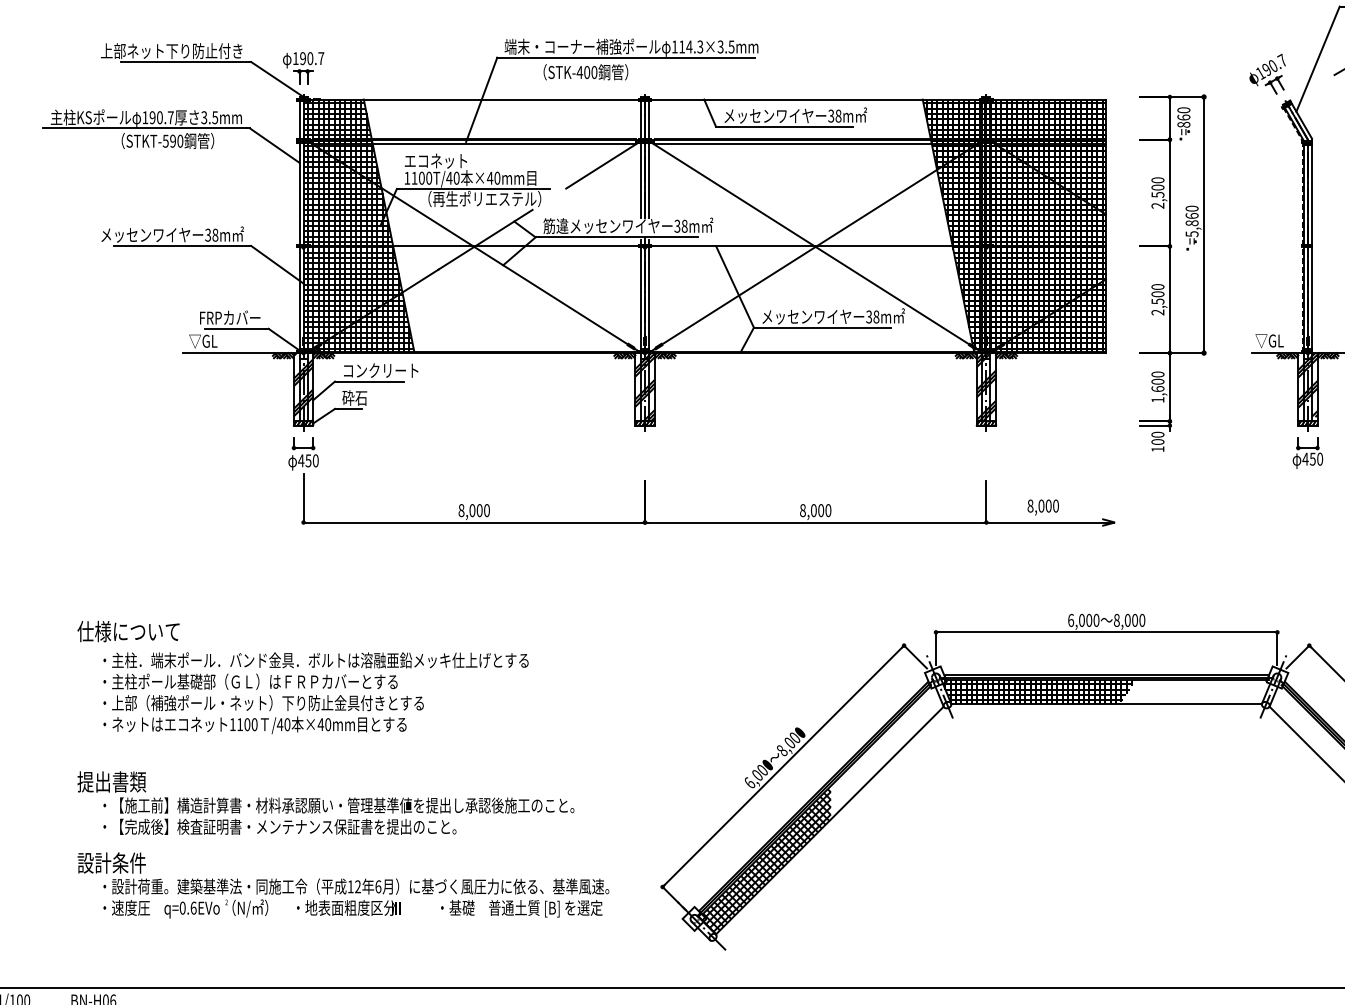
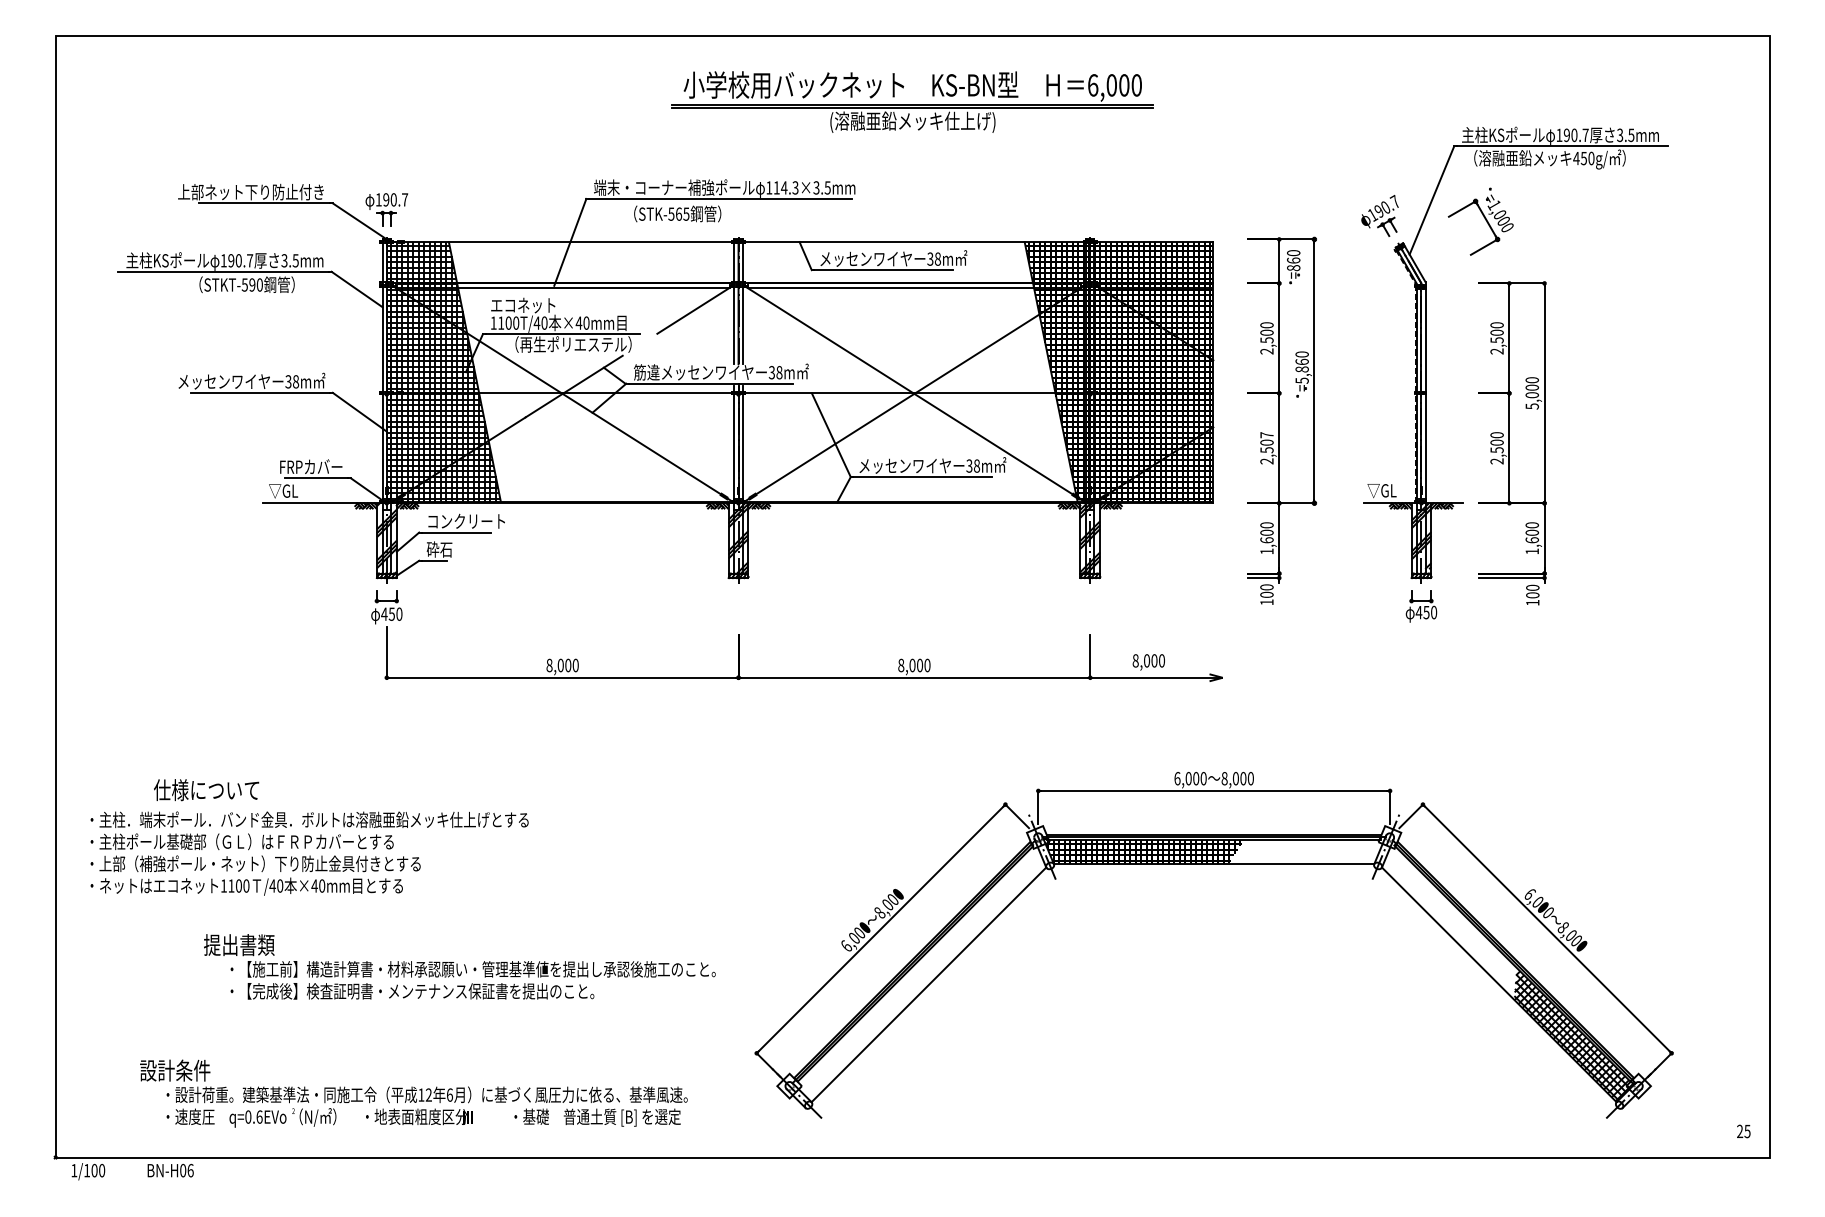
text: (586, 71) -> (678, 213), STK-400 -> STK-565
text: (1157, 287) -> (1266, 435), 2,500 -> 2,507
text: (315, 693) -> (309, 853), moved
text: (325, 802) -> (459, 966), moved
hatch: (763, 861) -> (860, 1026), removed
text: (343, 885) -> (413, 1093), moved

